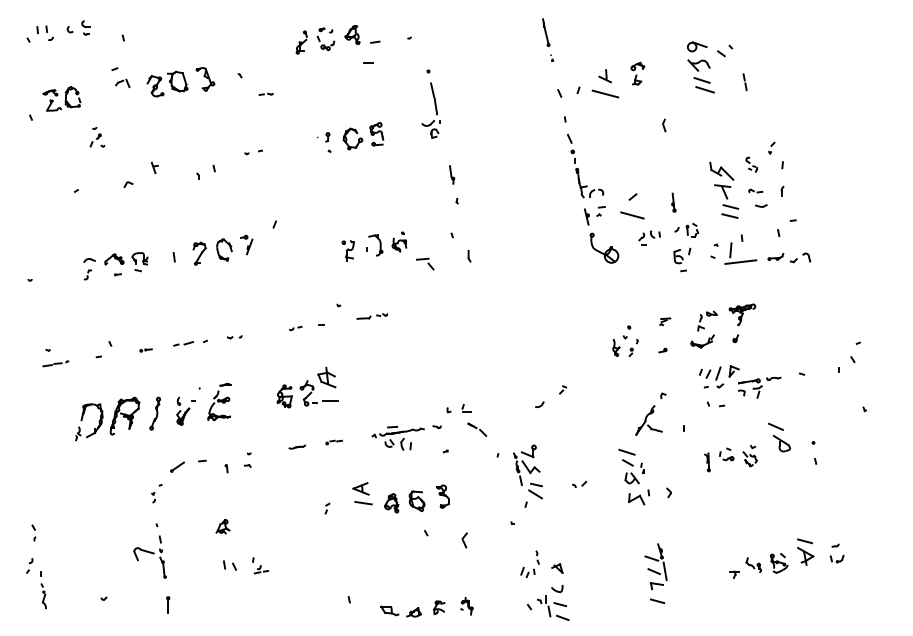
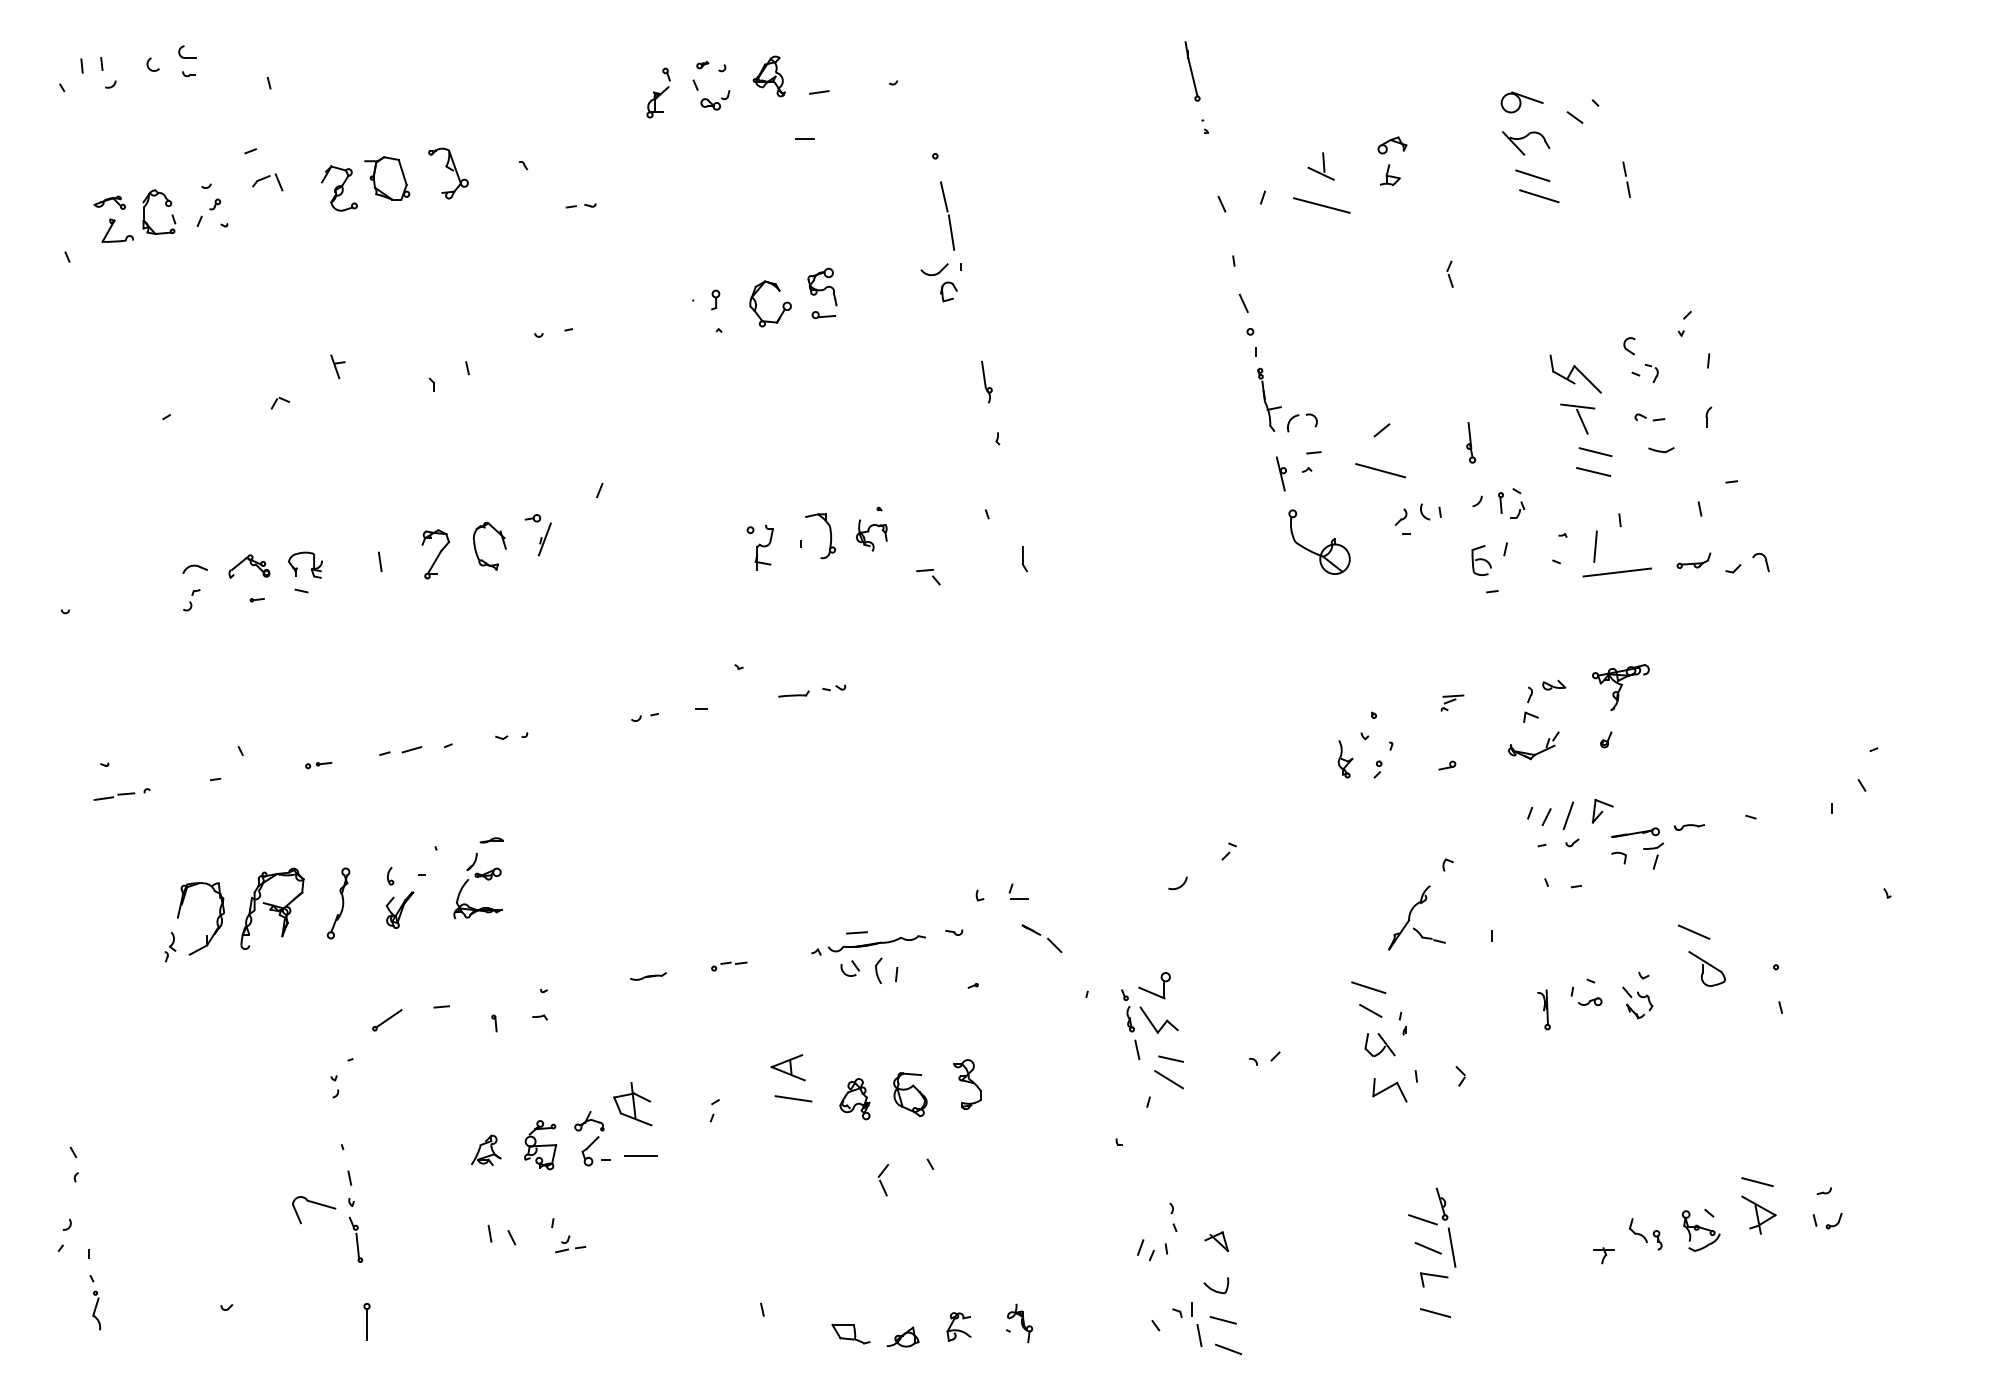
part: (97, 137) -> (212, 206), moved
part: (751, 164) -> (1640, 359), size x1.43
part: (425, 264) -> (928, 577), size x0.62
part: (307, 387) -> (590, 1125), moved
part: (464, 540) -> (882, 1180), moved

